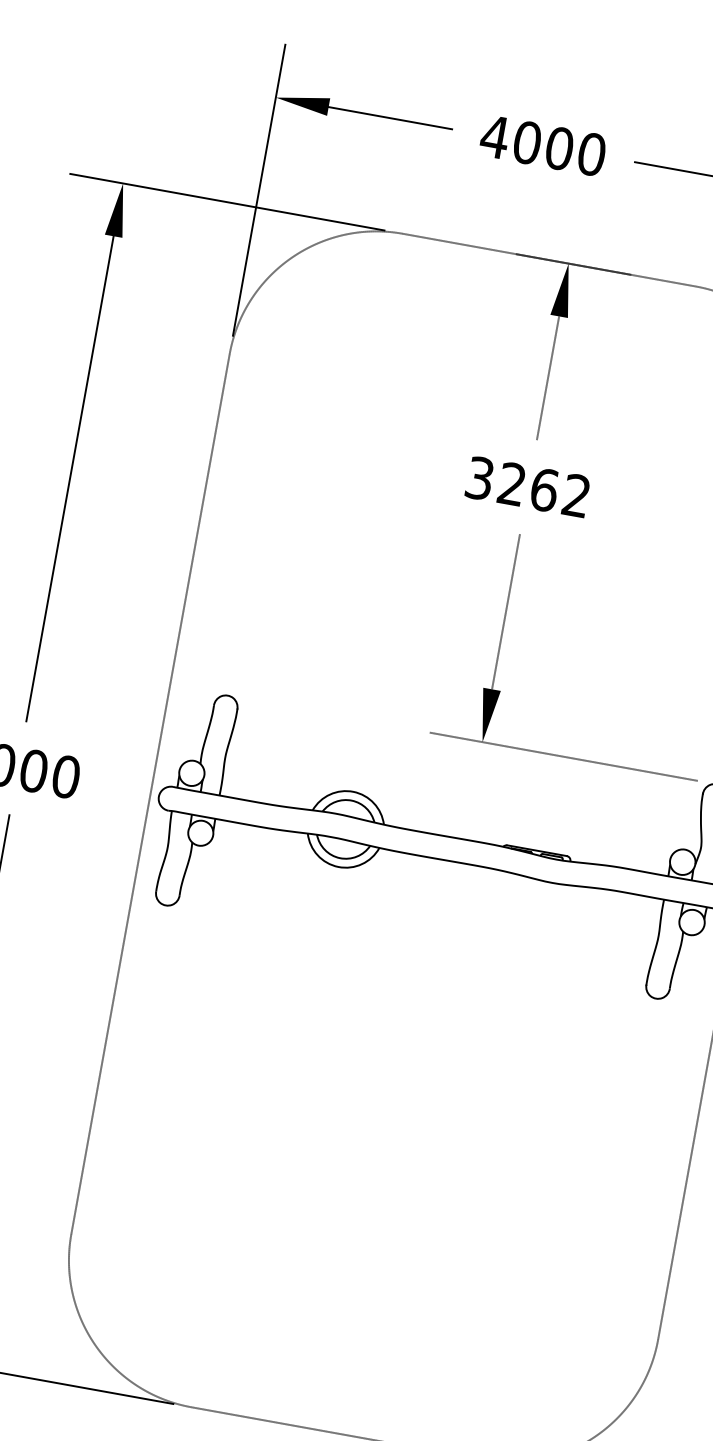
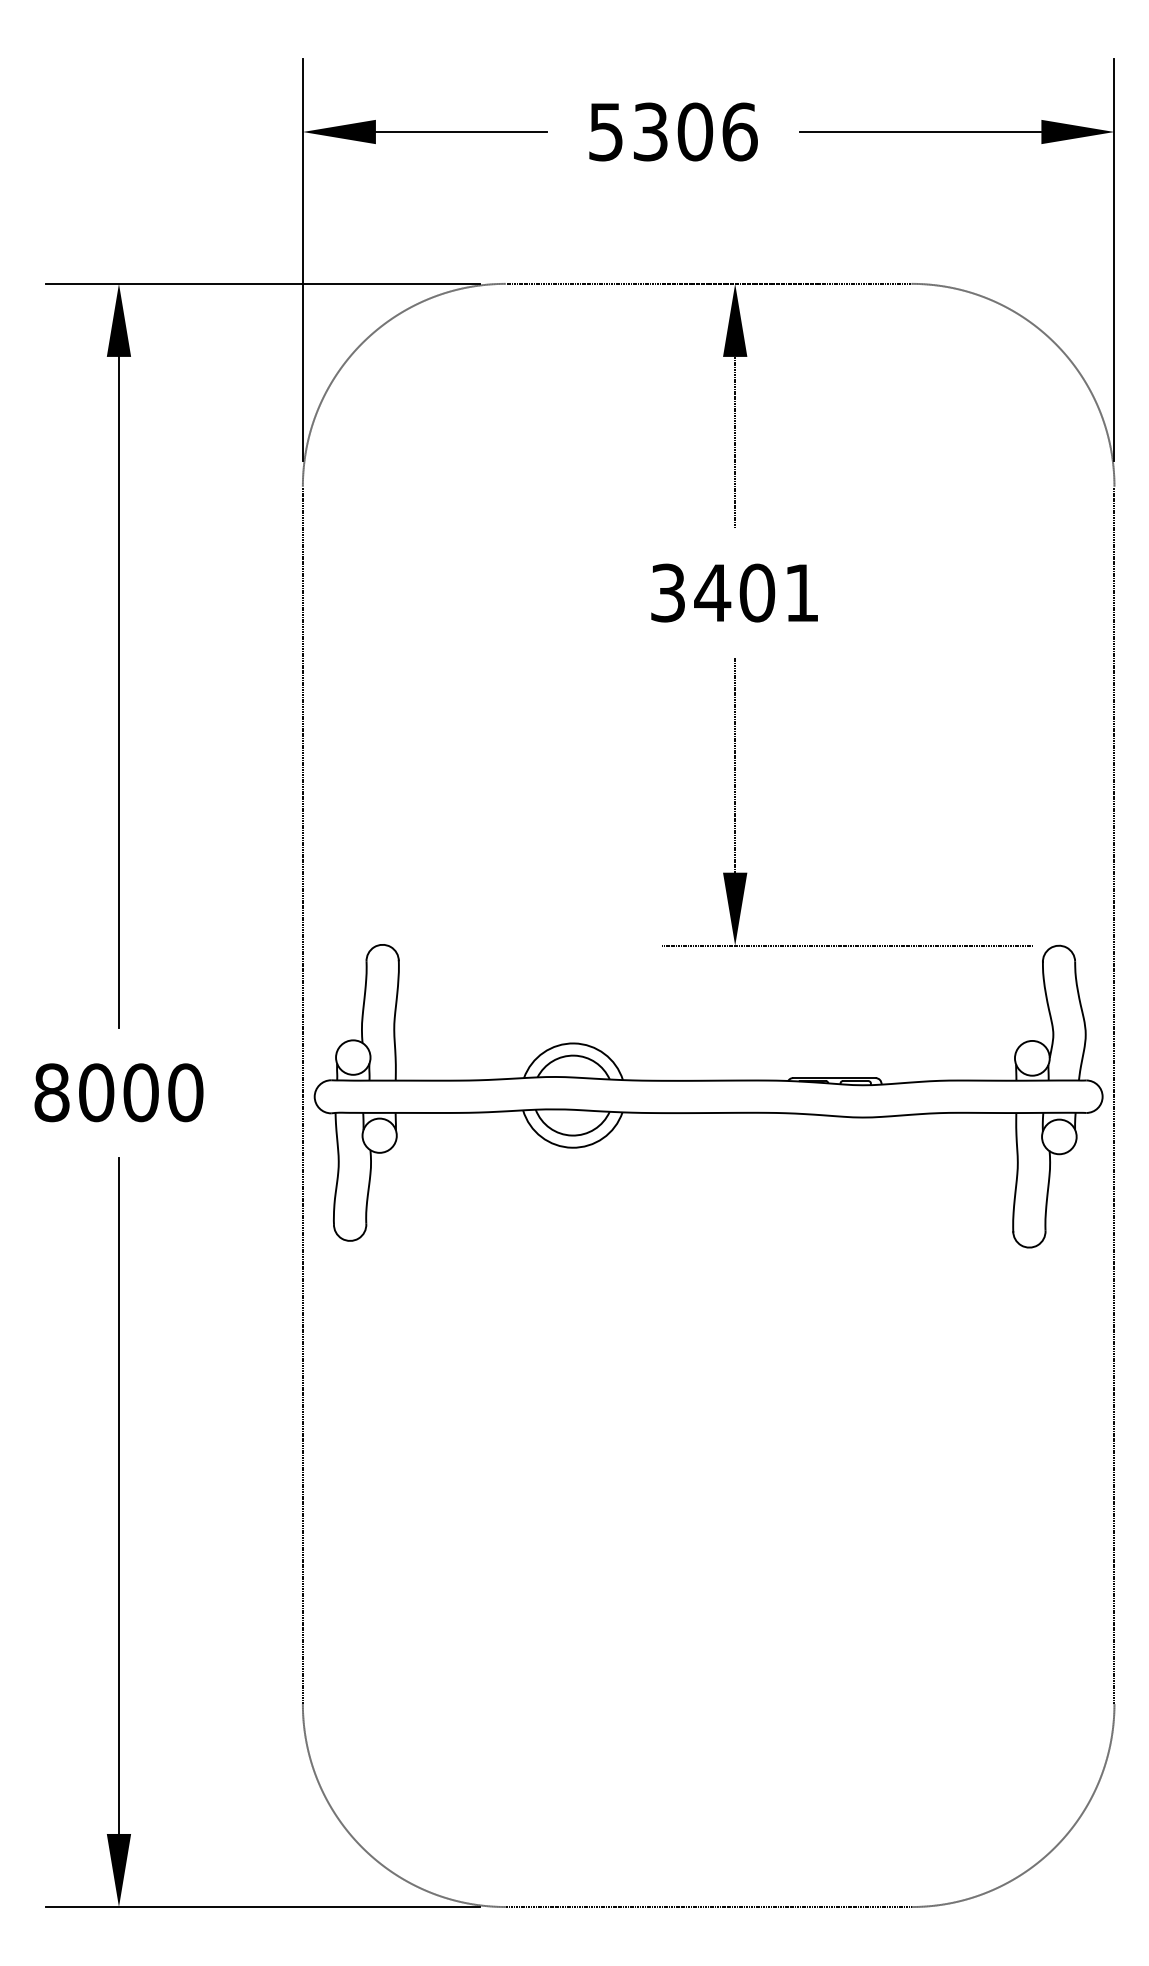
text: (543, 145) -> (672, 131), 4000 -> 5306
text: (543, 489) -> (755, 592), 3262 -> 3401

